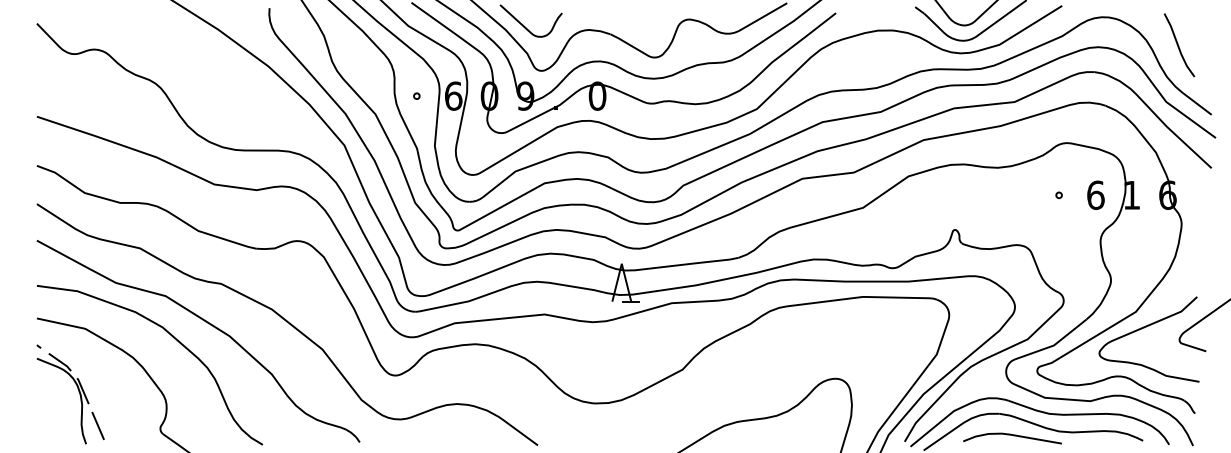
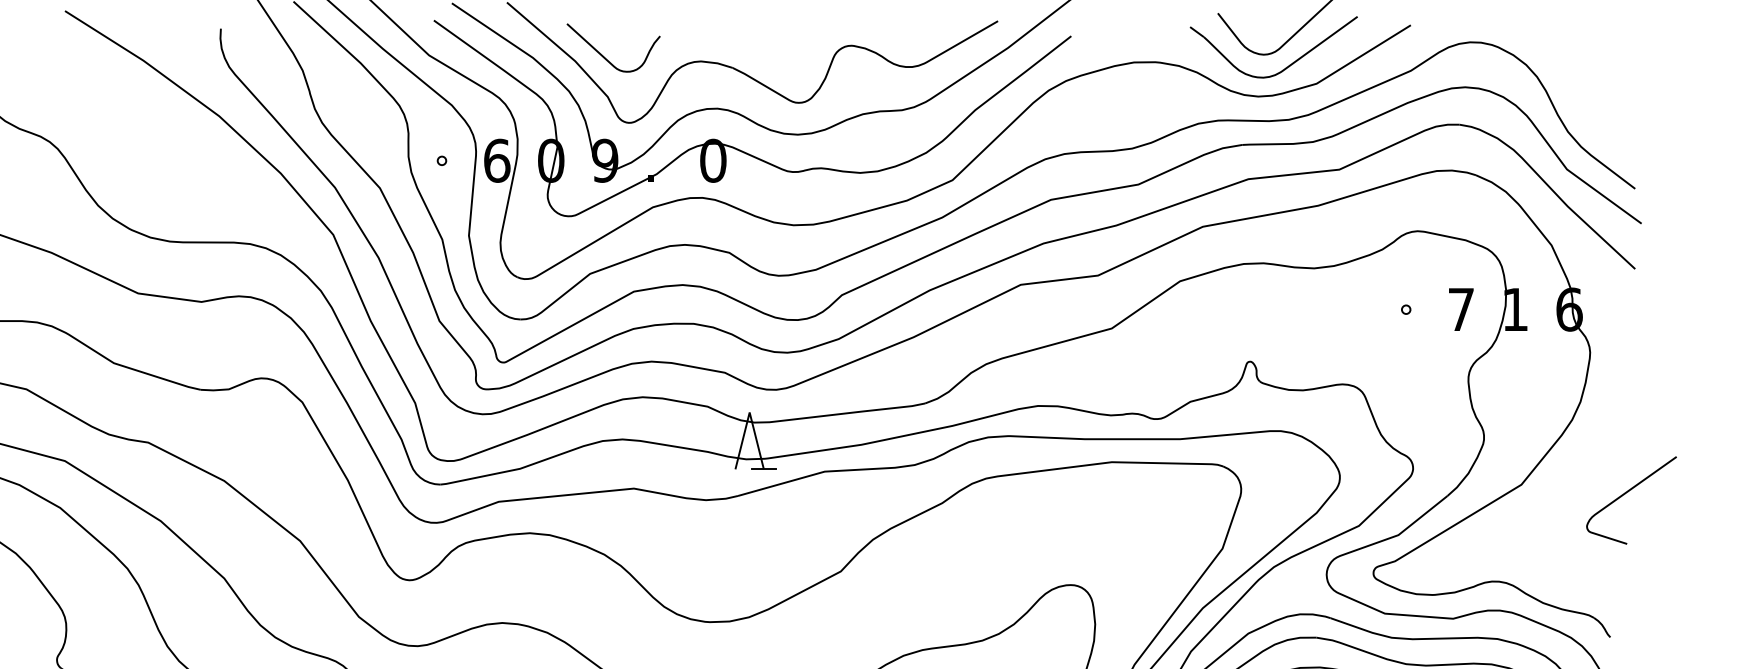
curve: (1178, 45) -> (1585, 84), removed
text: (1095, 194) -> (1460, 308), 6 -> 7
curve: (1142, 329) -> (1531, 511), removed

